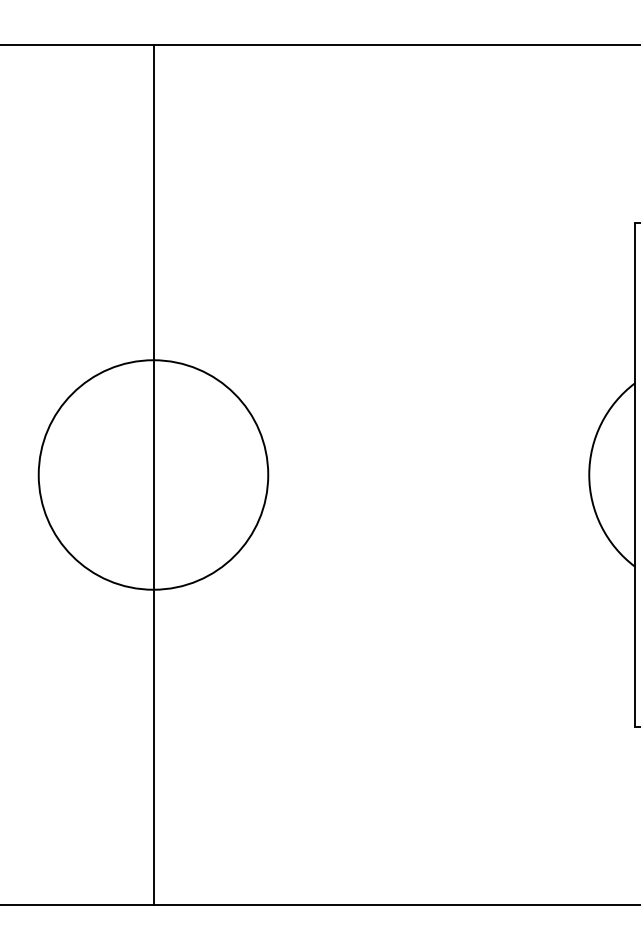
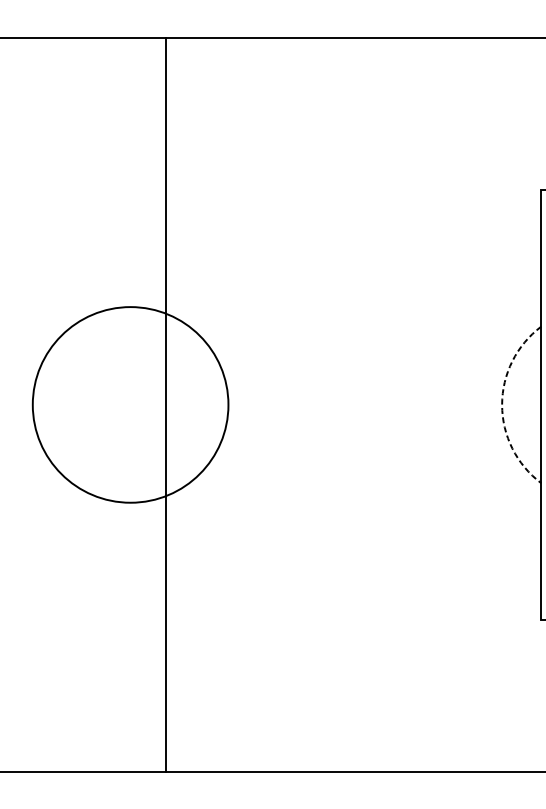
line: (153, 474) -> (165, 404), moved
arc: (589, 475) -> (502, 405), solid -> dashed

